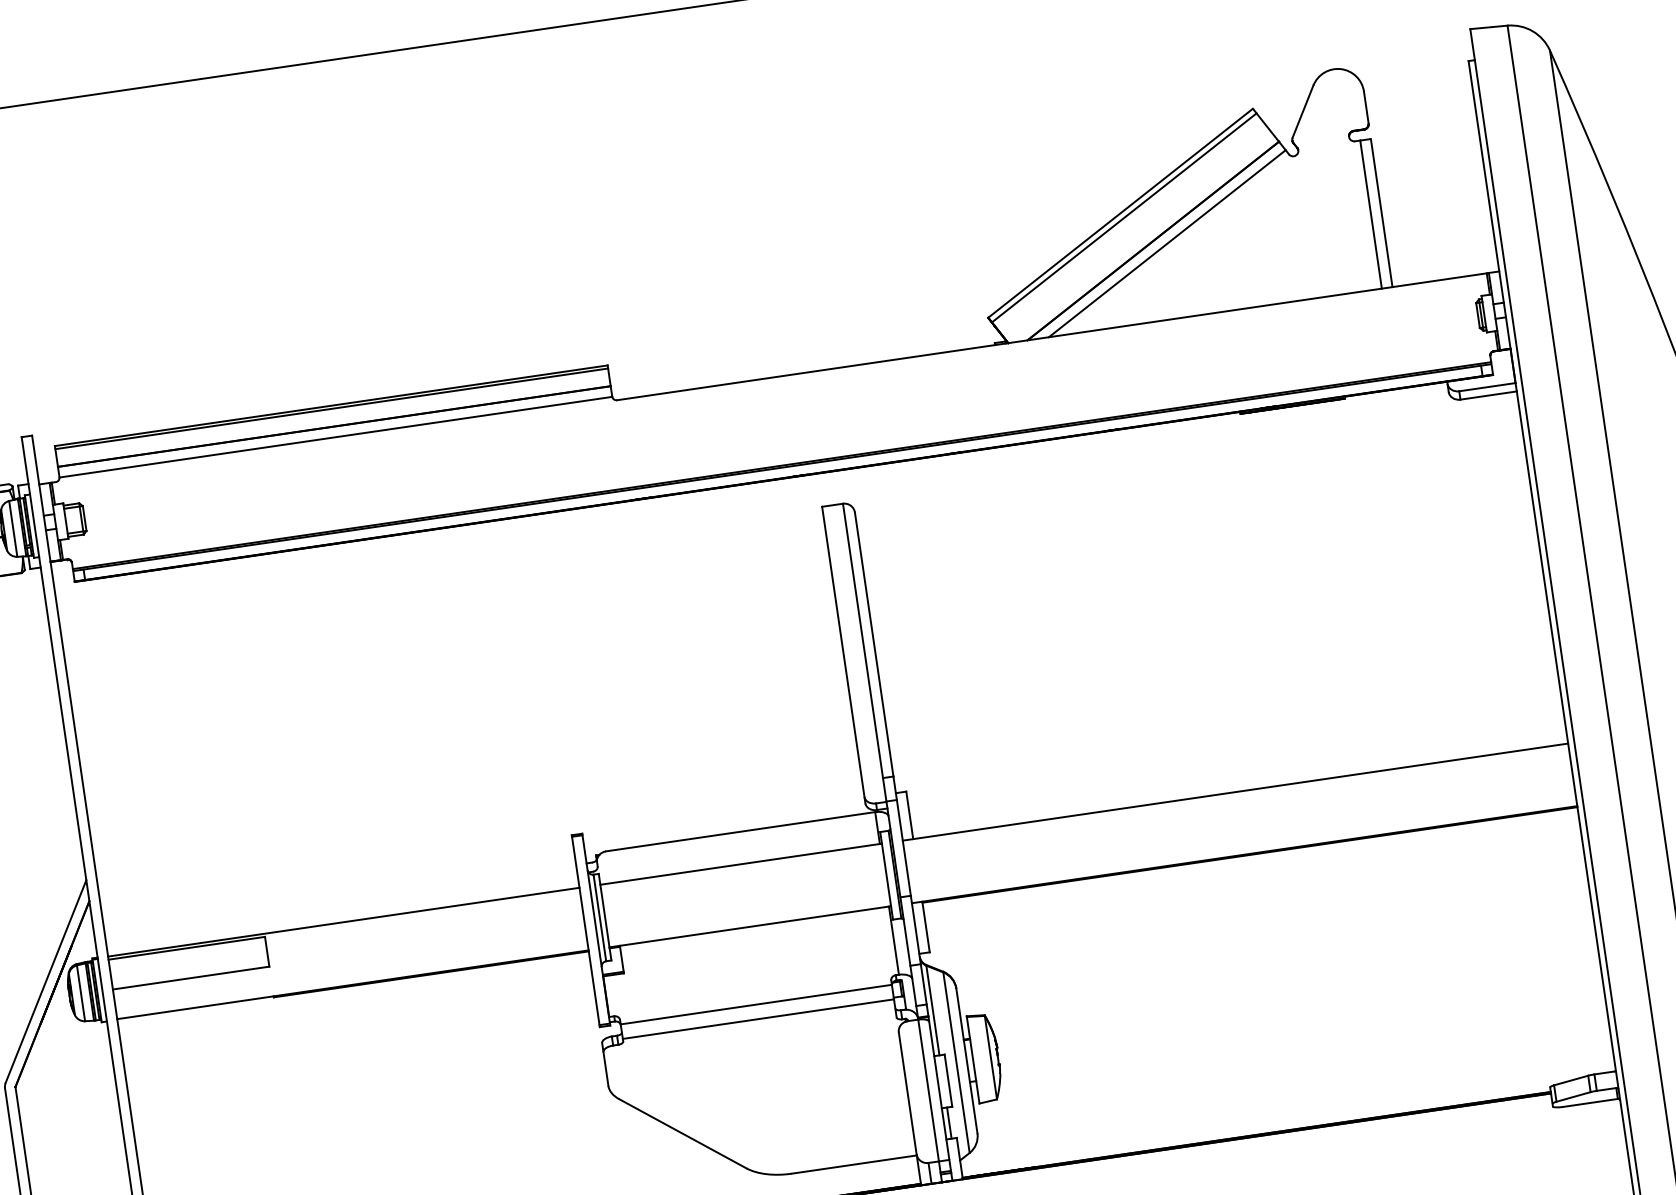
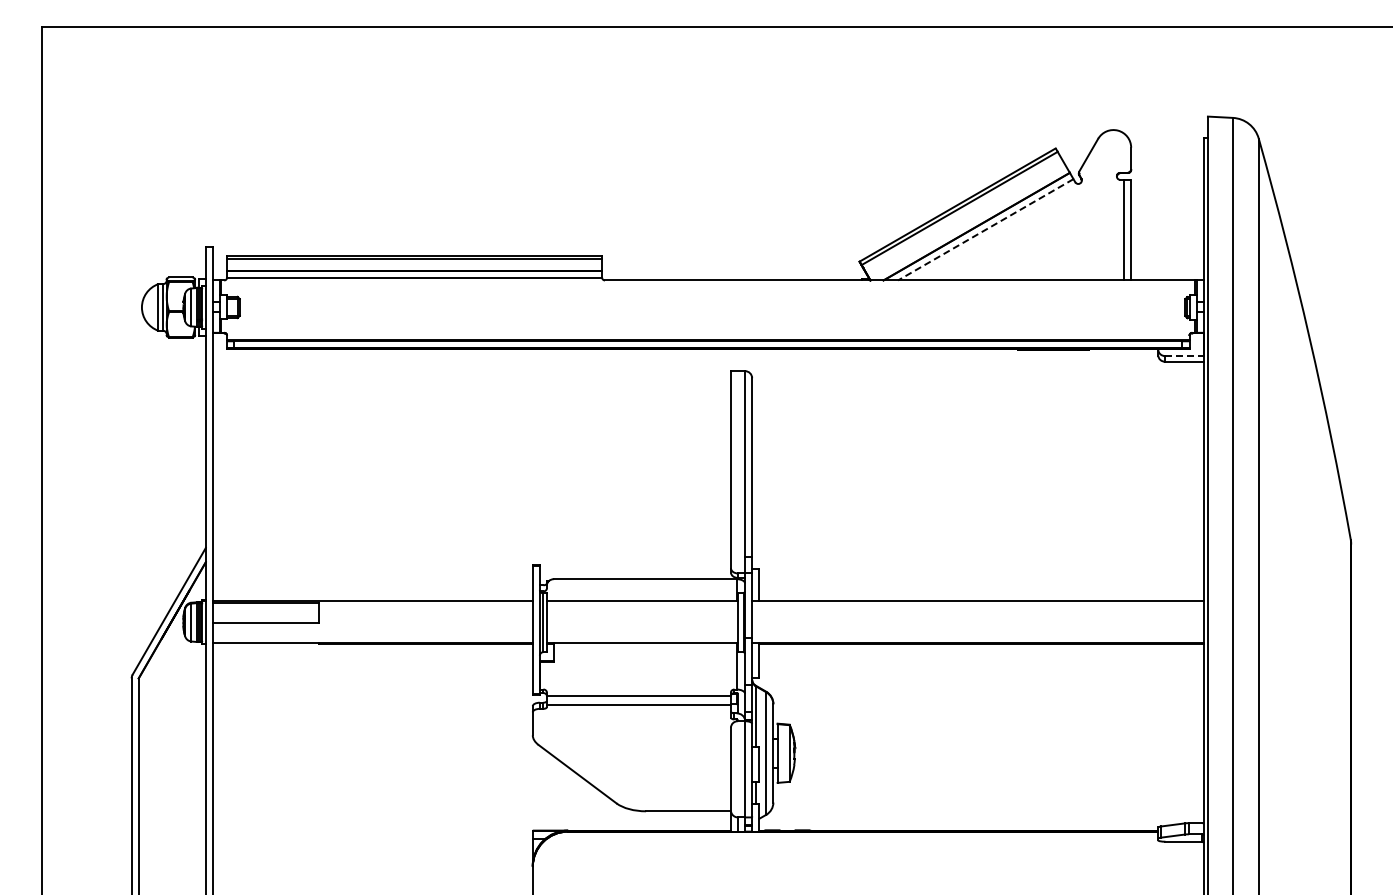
line: (1167, 244) -> (985, 230), solid -> dashed
line: (1488, 387) -> (1185, 356), solid -> dashed

